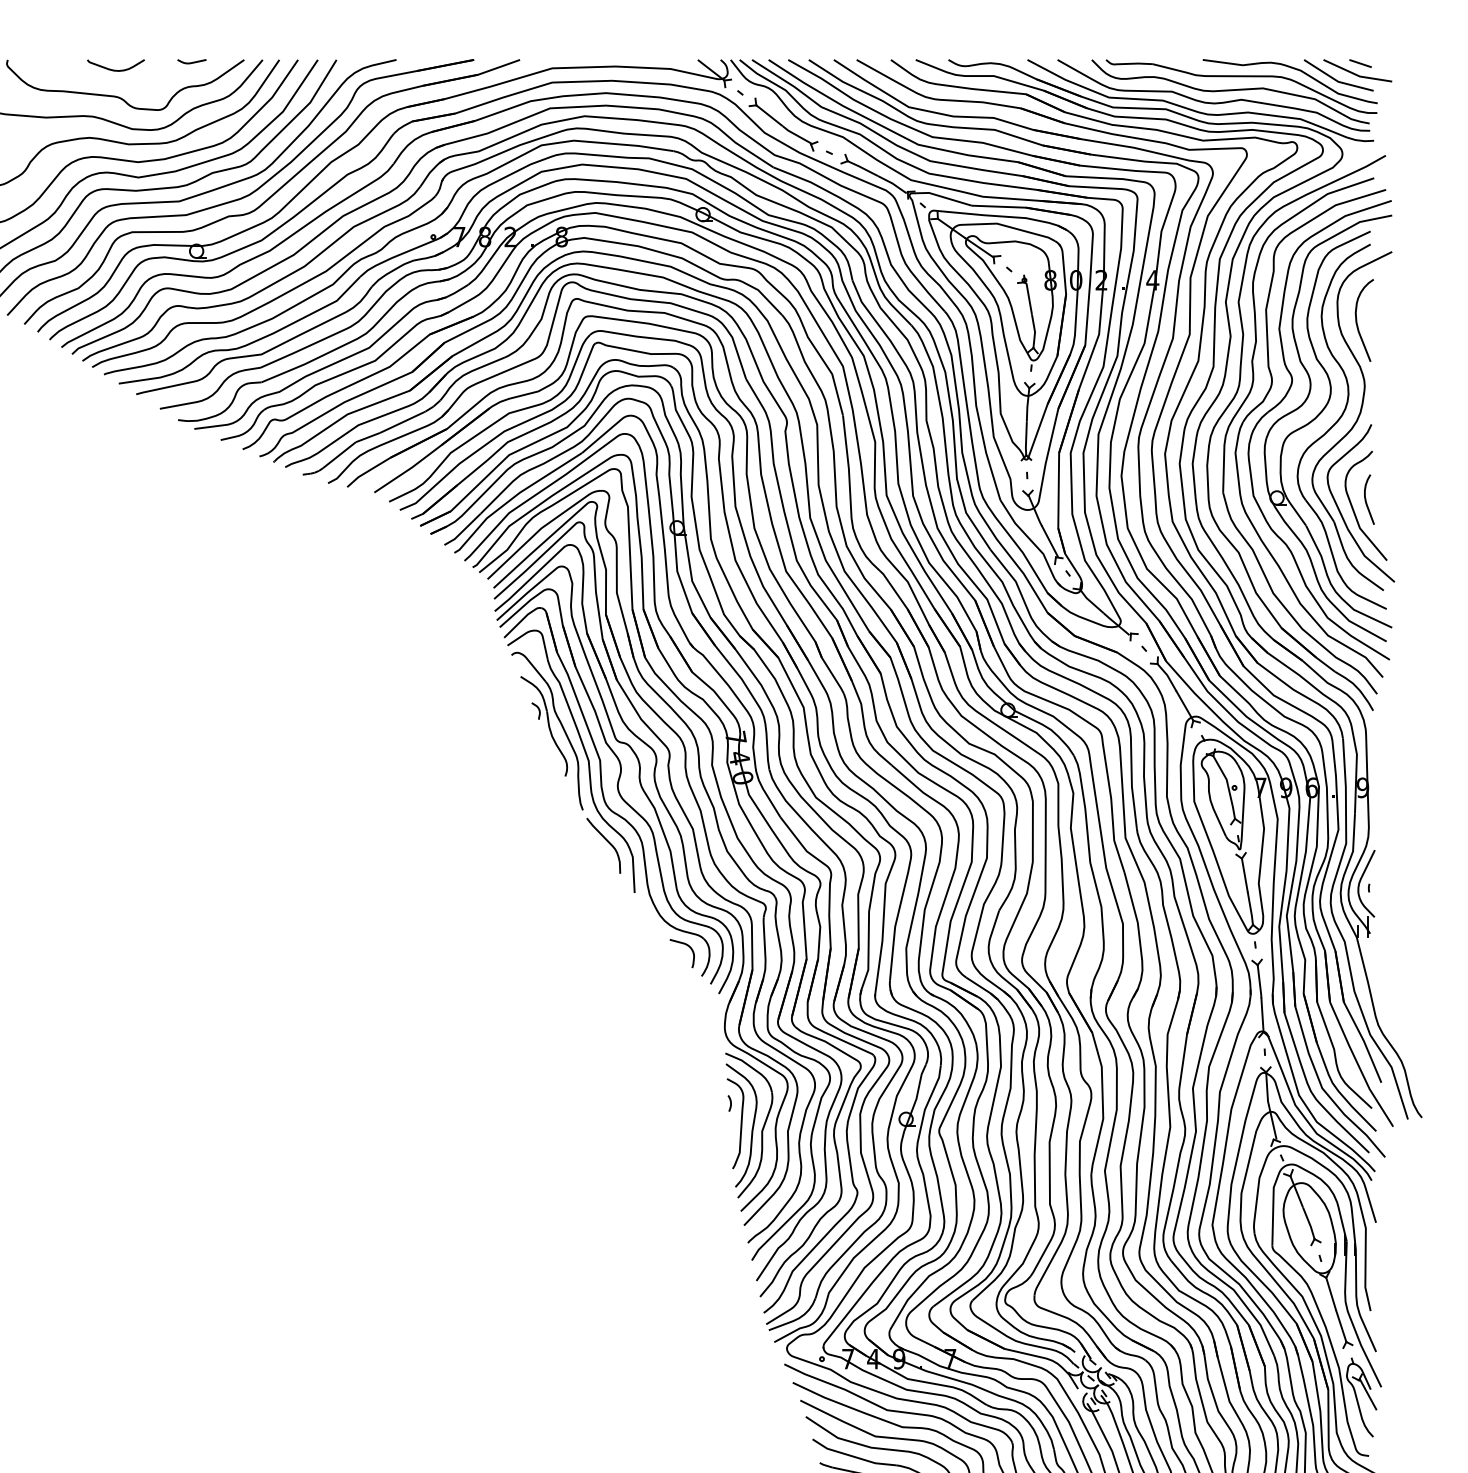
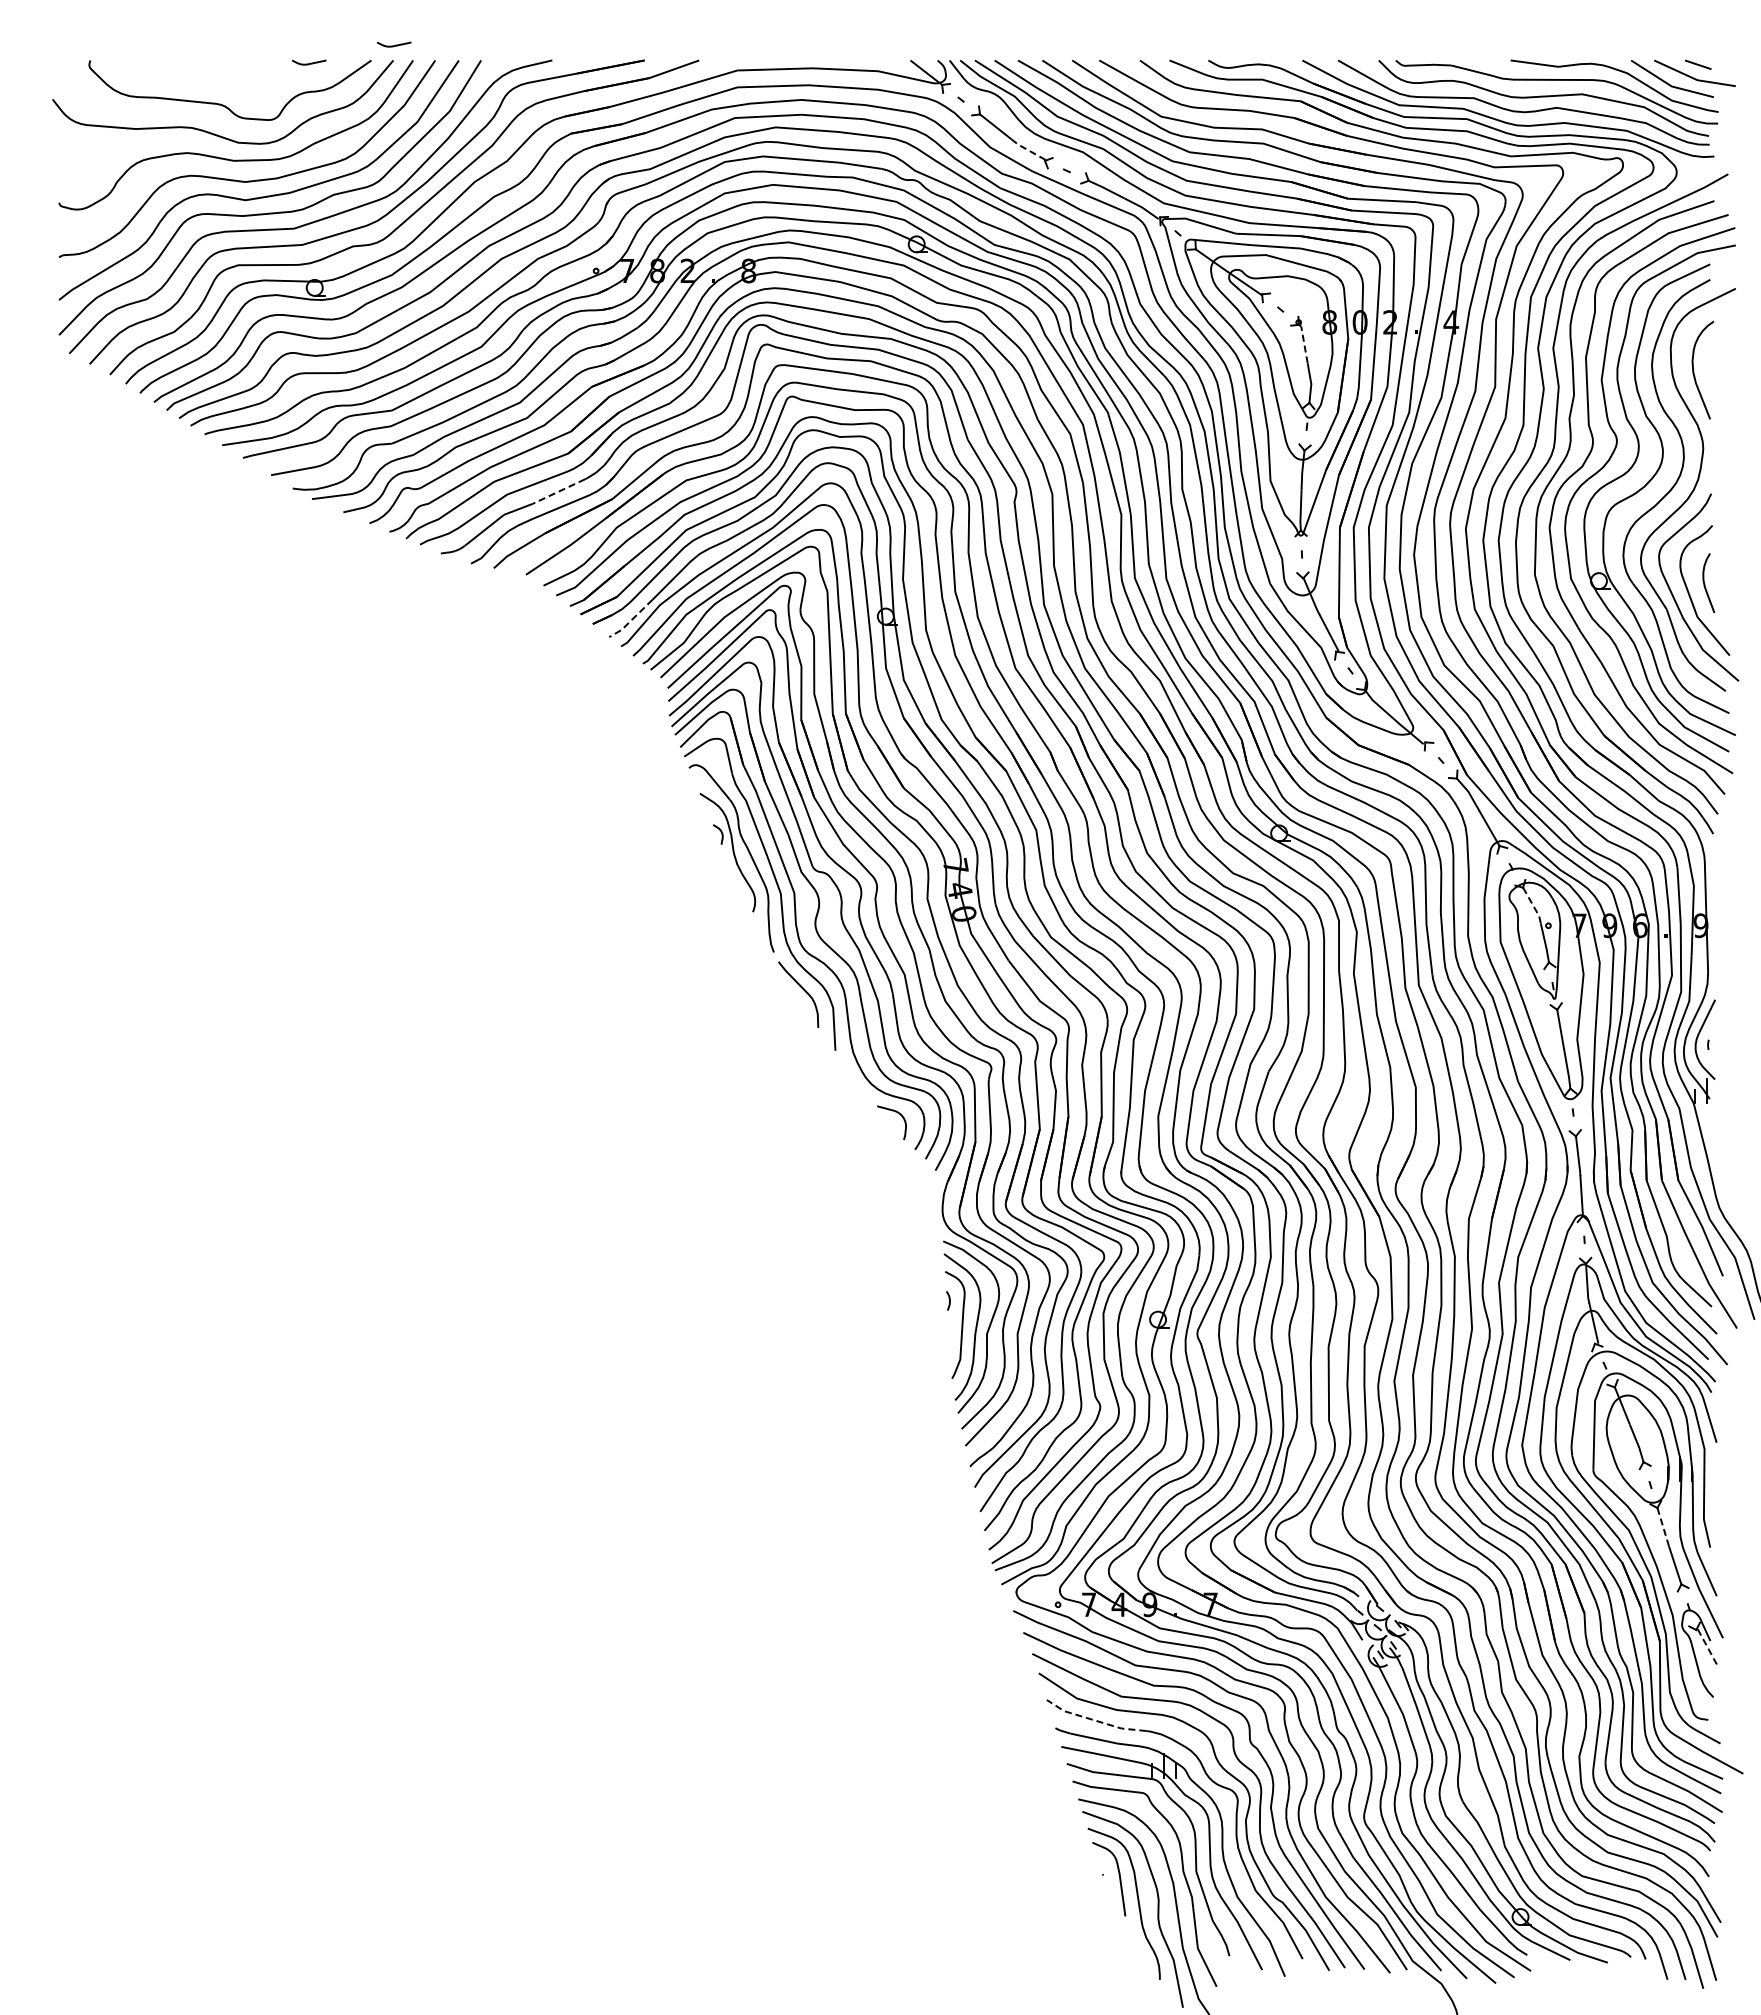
curve: (264, 46) -> (395, 44), added
curve: (115, 70) -> (218, 72), removed
line: (796, 134) -> (1027, 149), solid -> dashed
line: (1029, 298) -> (1304, 343), solid -> dashed
line: (401, 422) -> (558, 491), solid -> dashed
line: (463, 531) -> (631, 620), solid -> dashed
line: (1221, 770) -> (1533, 905), solid -> dashed
line: (1331, 1294) -> (1663, 1527), solid -> dashed
line: (1368, 1394) -> (1707, 1646), solid -> dashed
line: (852, 1456) -> (1094, 1720), solid -> dashed

